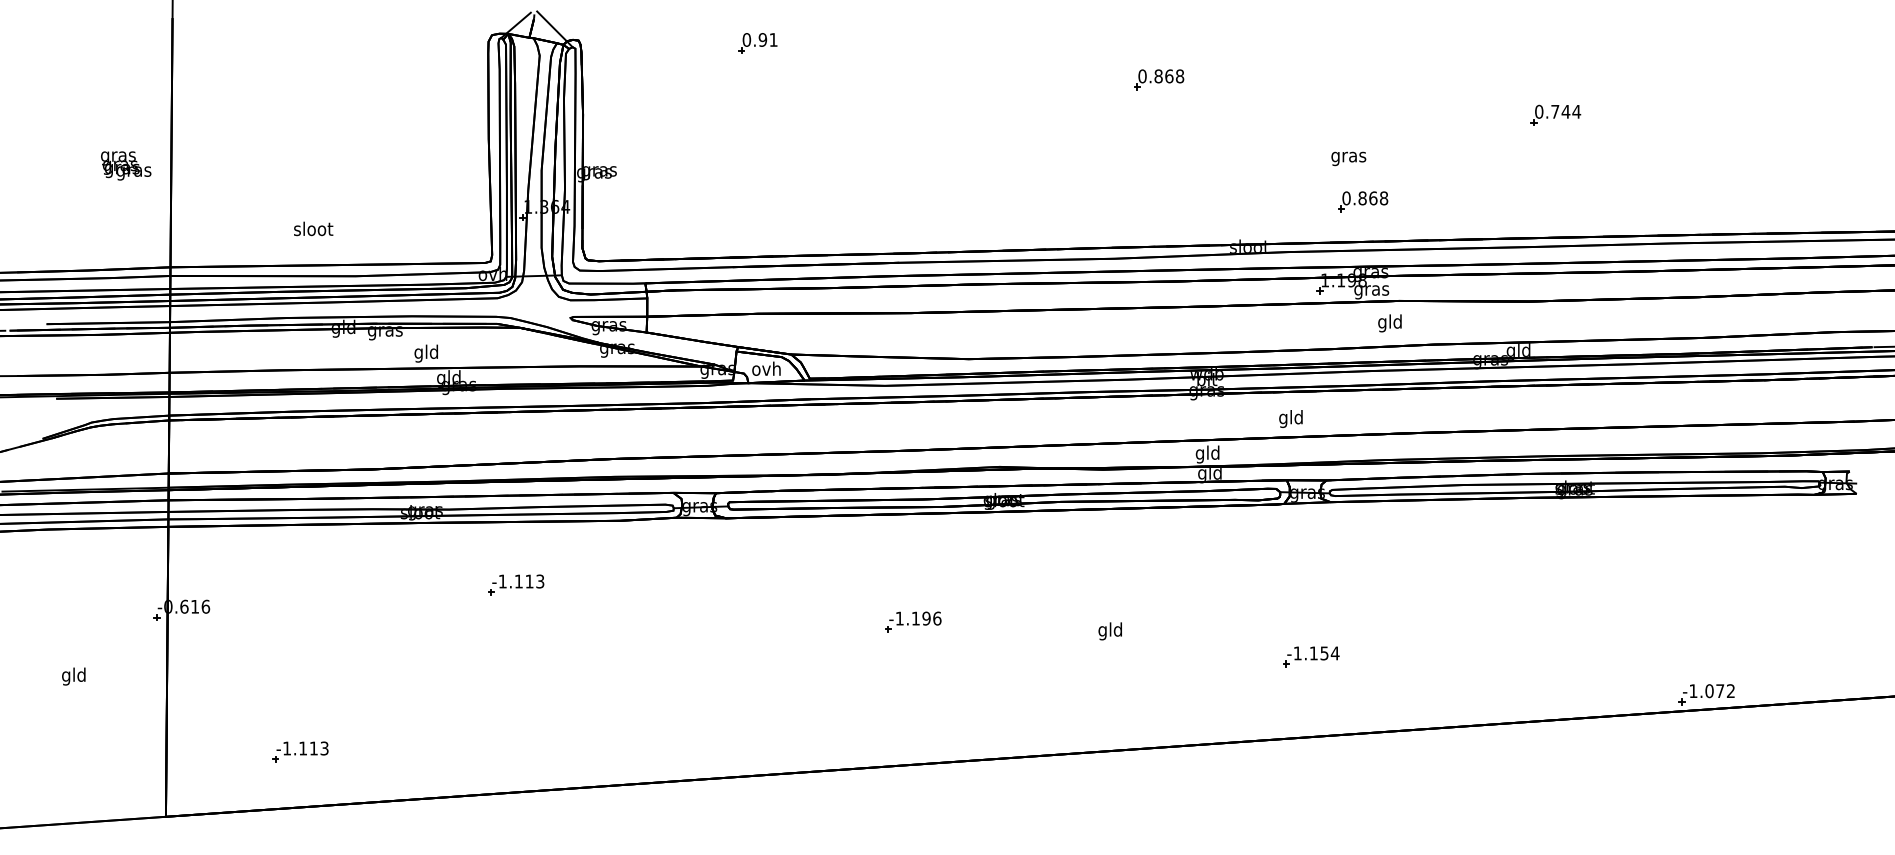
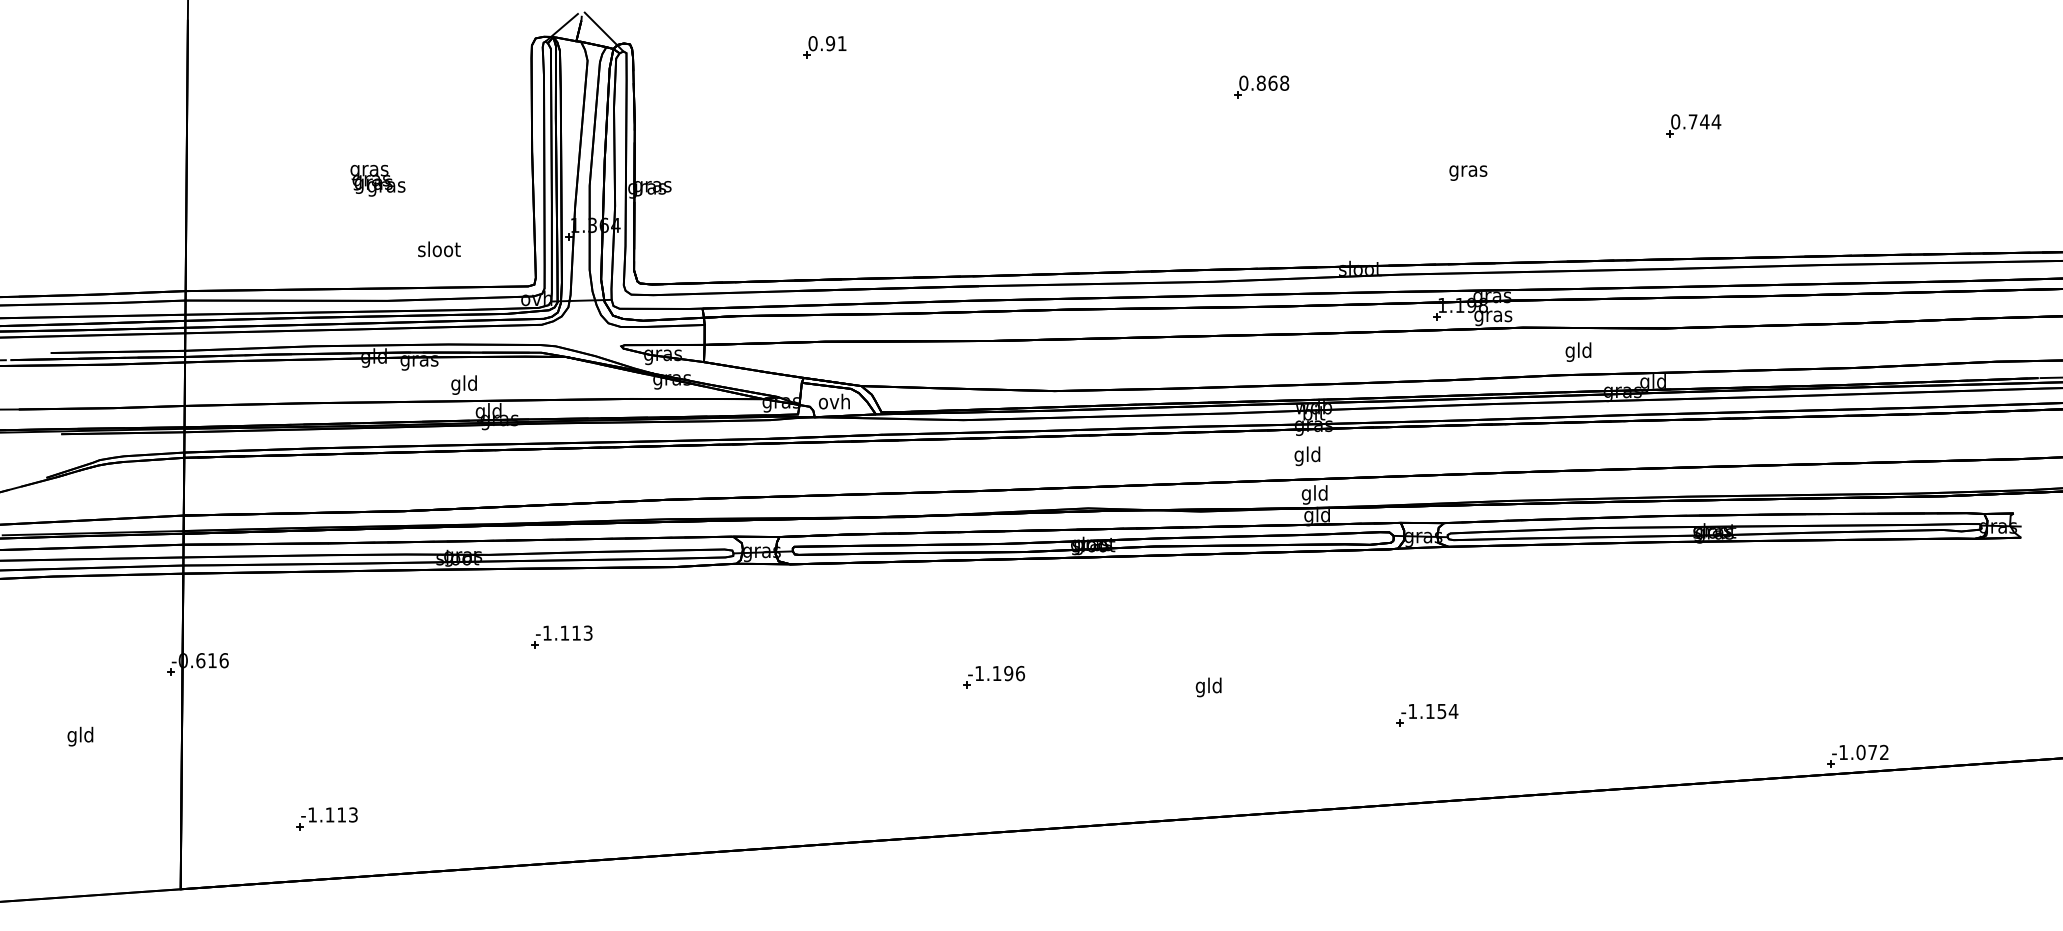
text: (126, 165) -> (378, 180), moved
part: (1363, 201) -> (1484, 219), removed
text: (313, 228) -> (439, 248), moved
text: (1389, 323) -> (1577, 352), moved
text: (1290, 418) -> (1306, 455), moved

